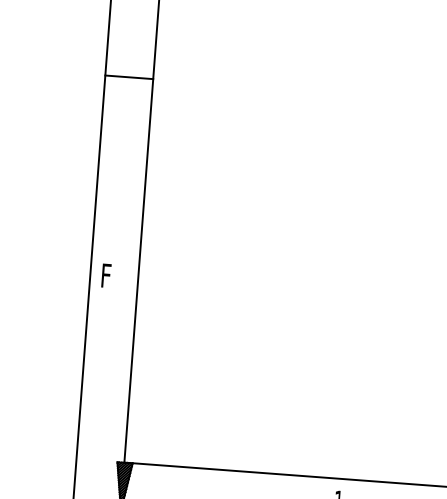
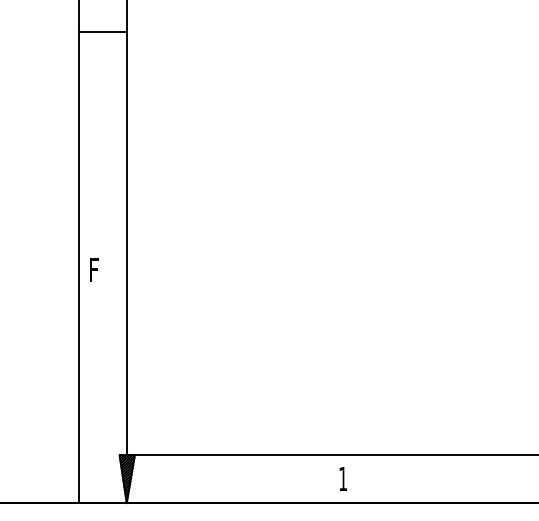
line: (129, 77) -> (102, 32), moved

